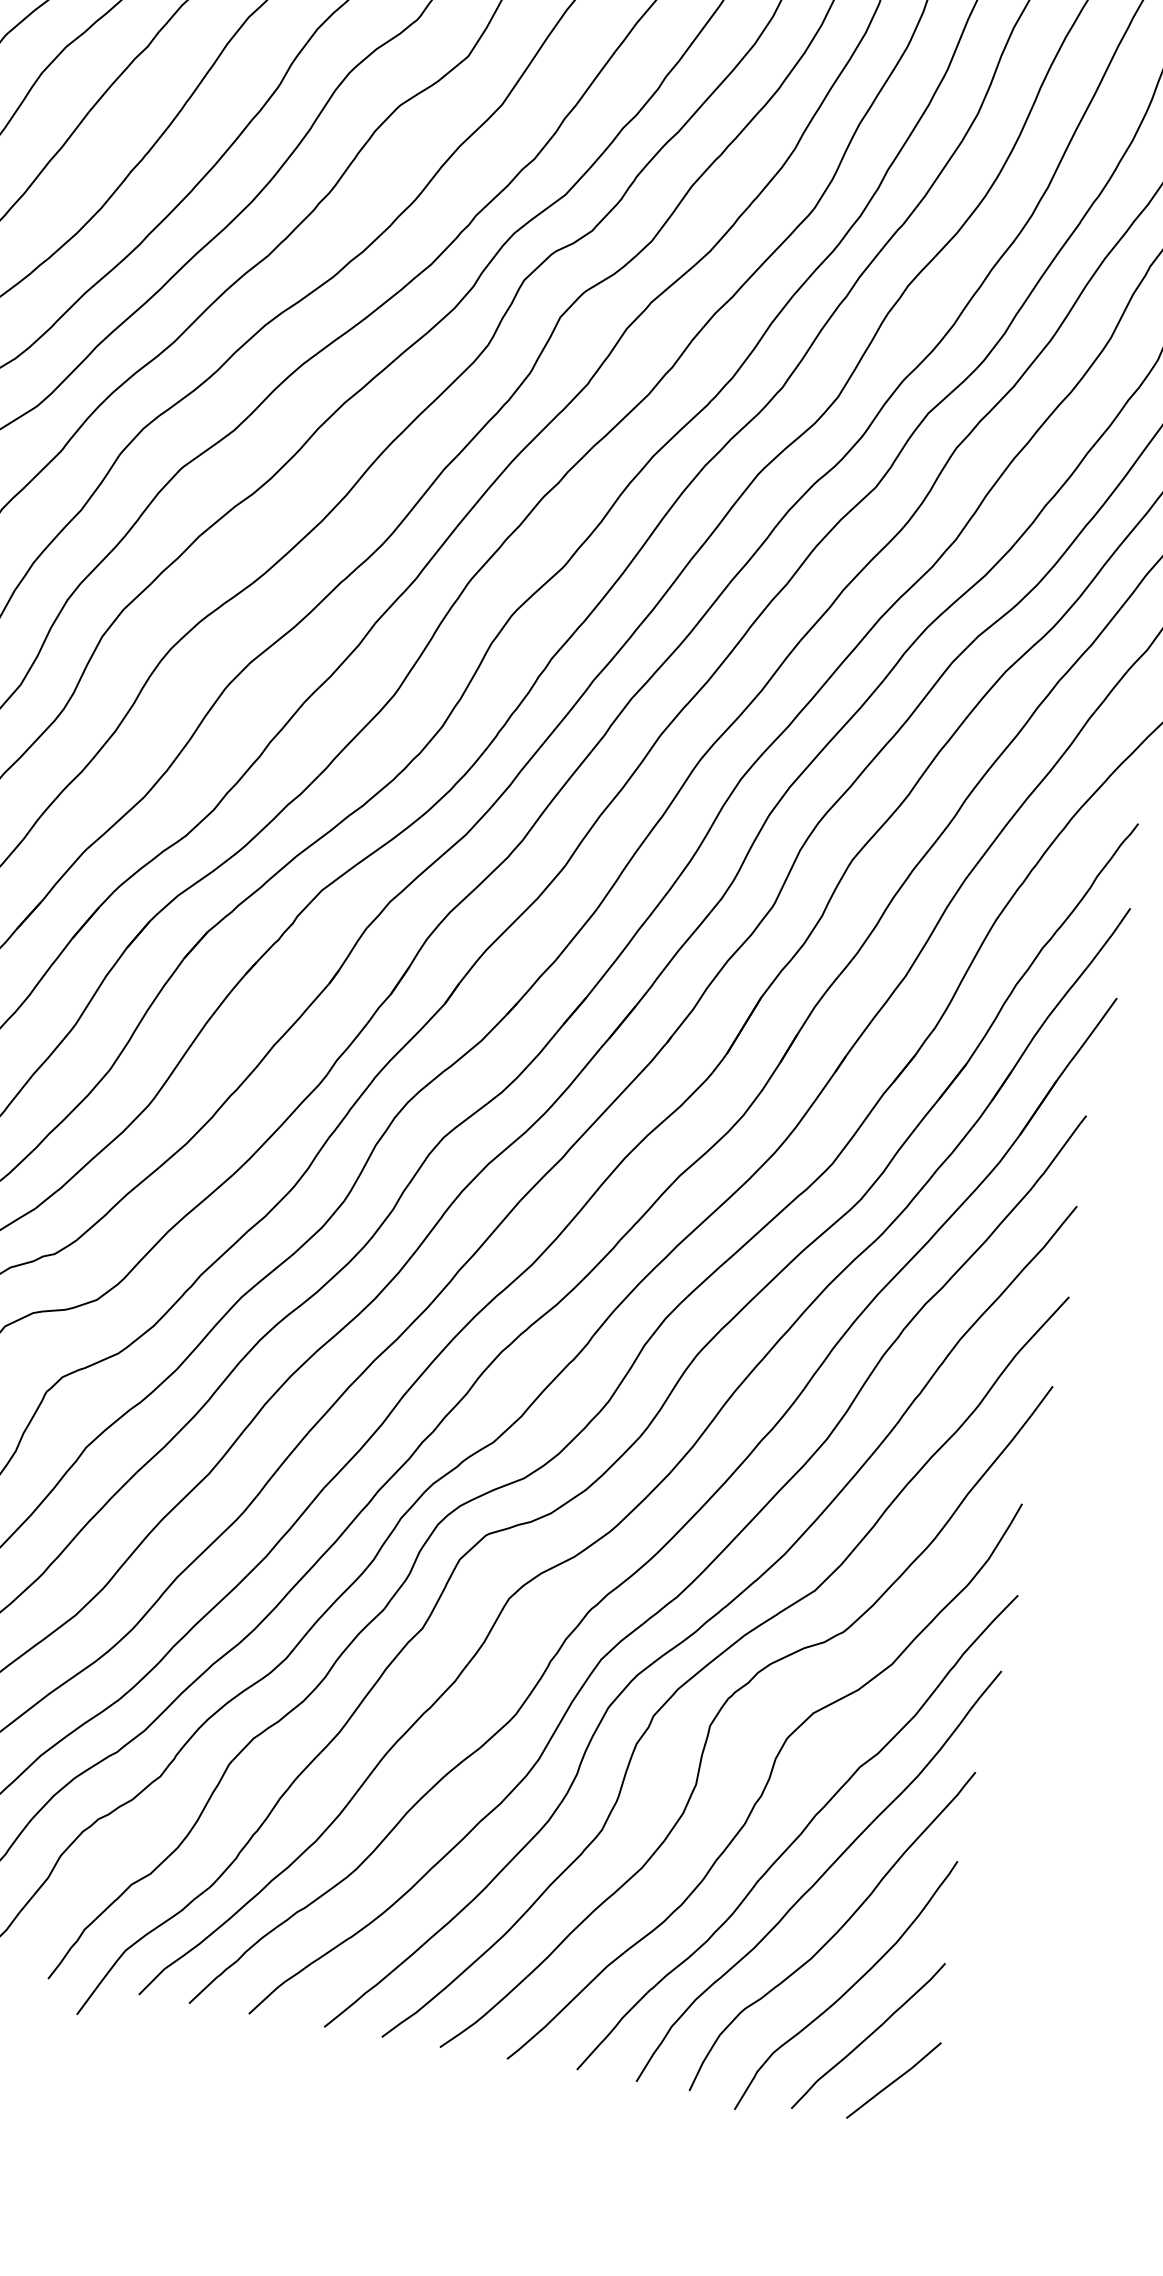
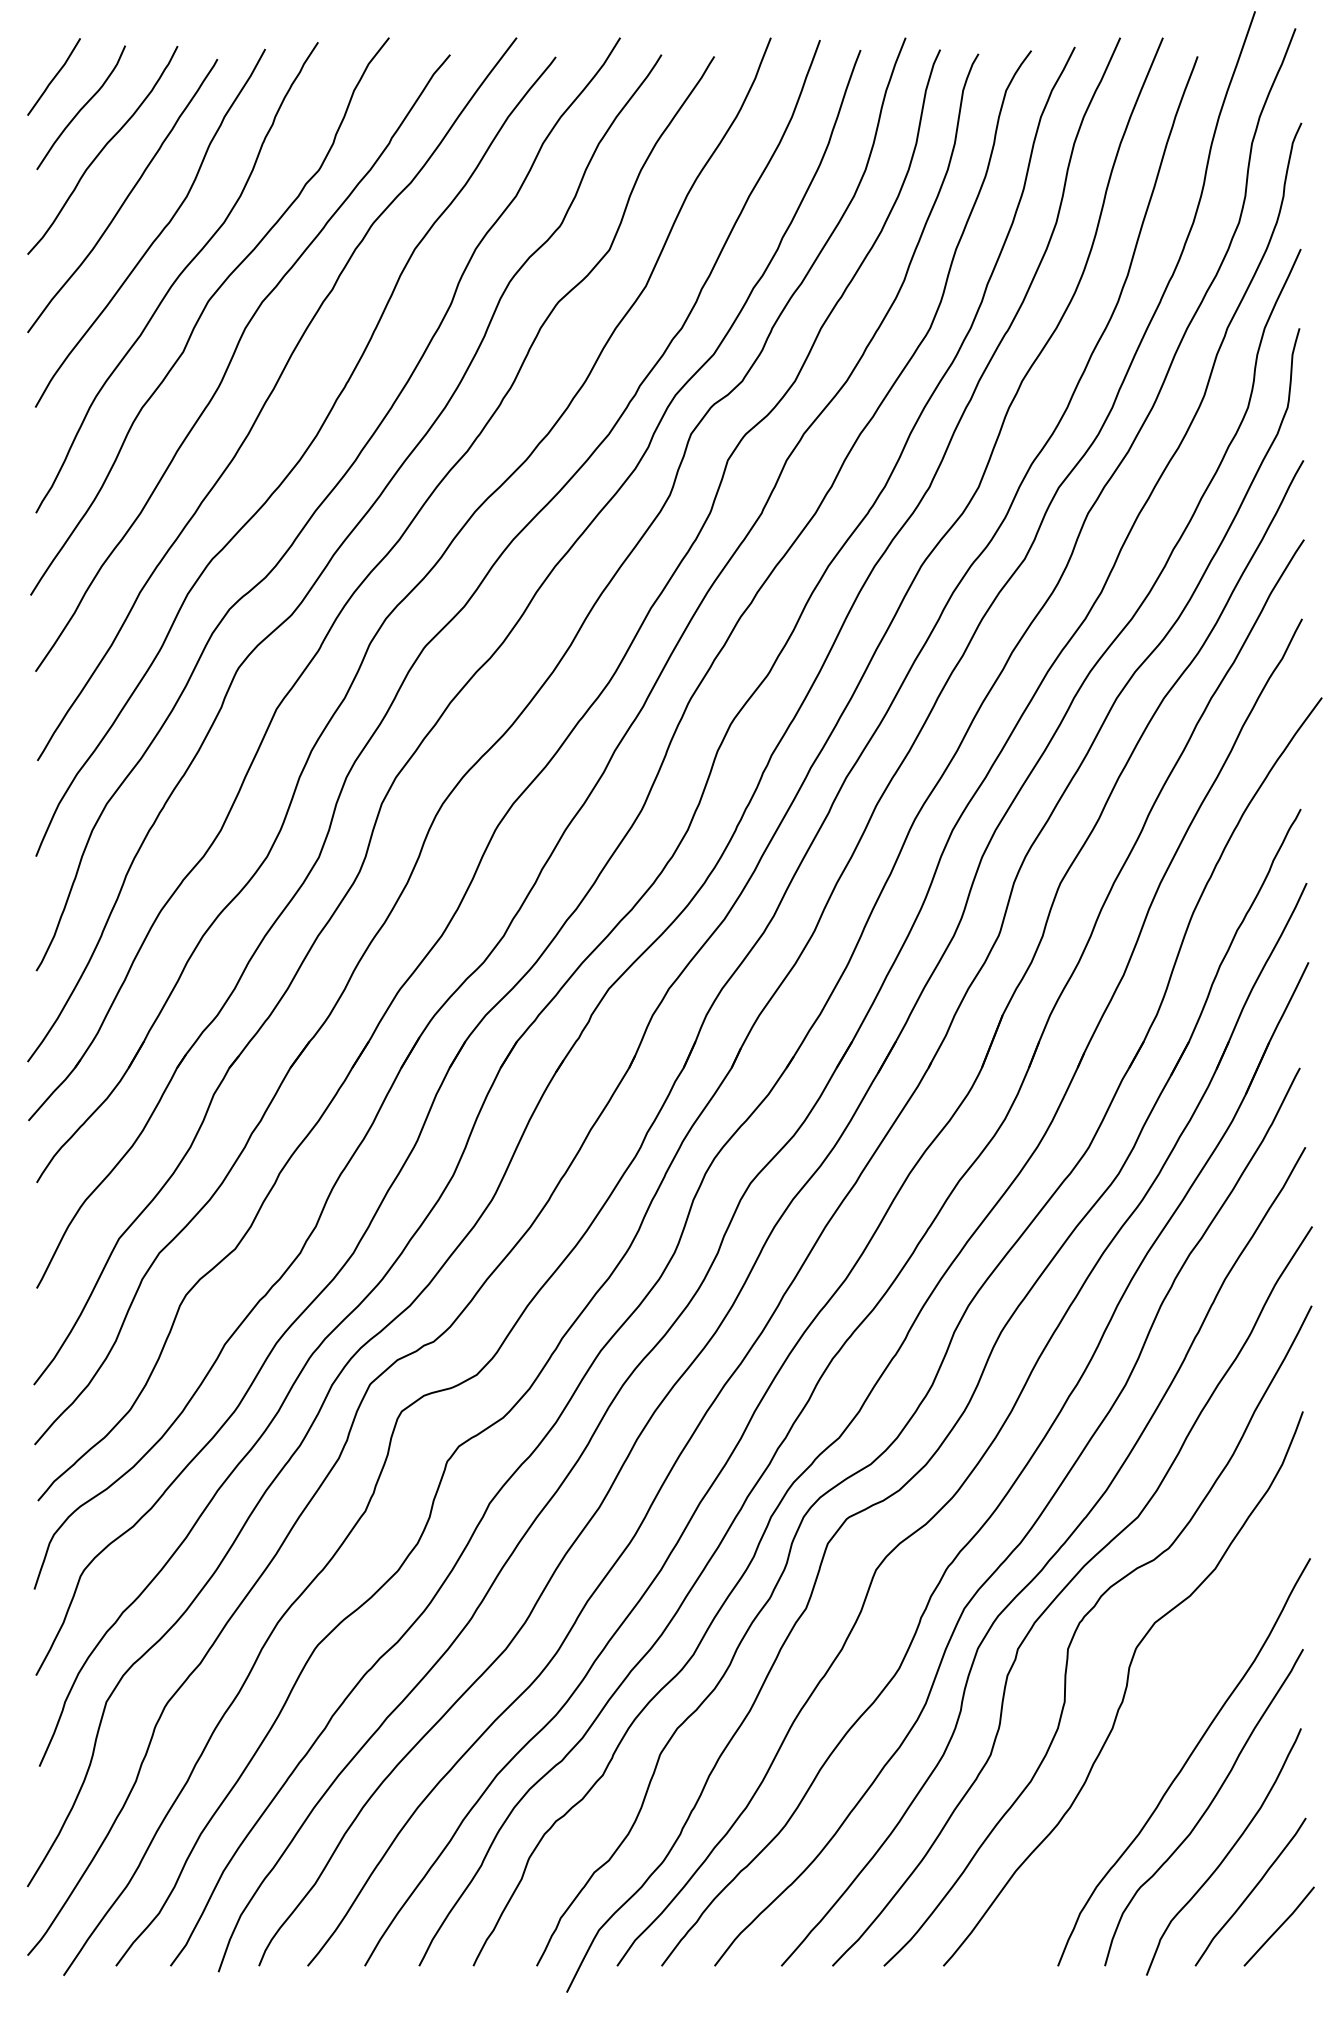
curve: (798, 1834) -> (1160, 1729), removed

